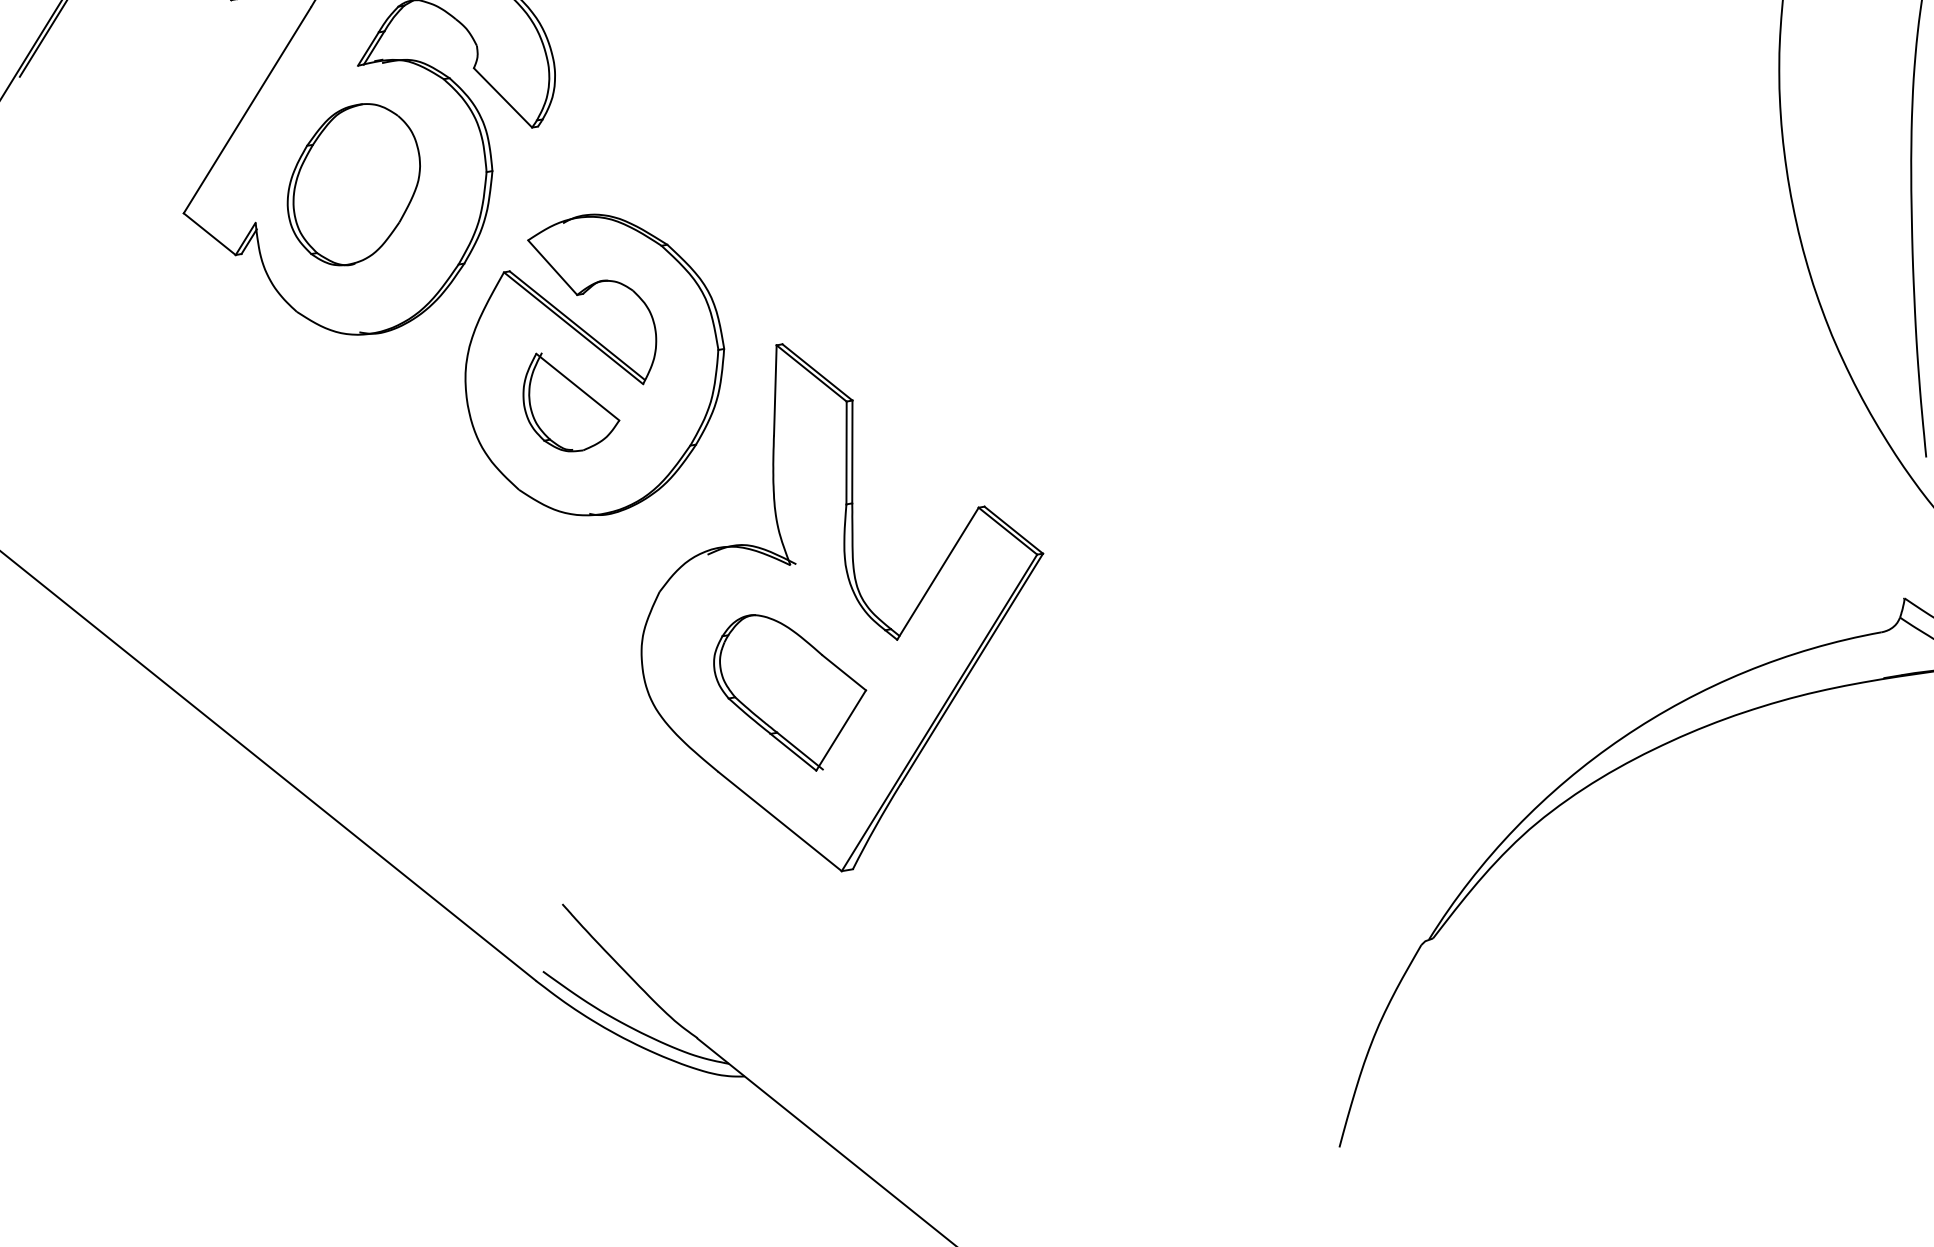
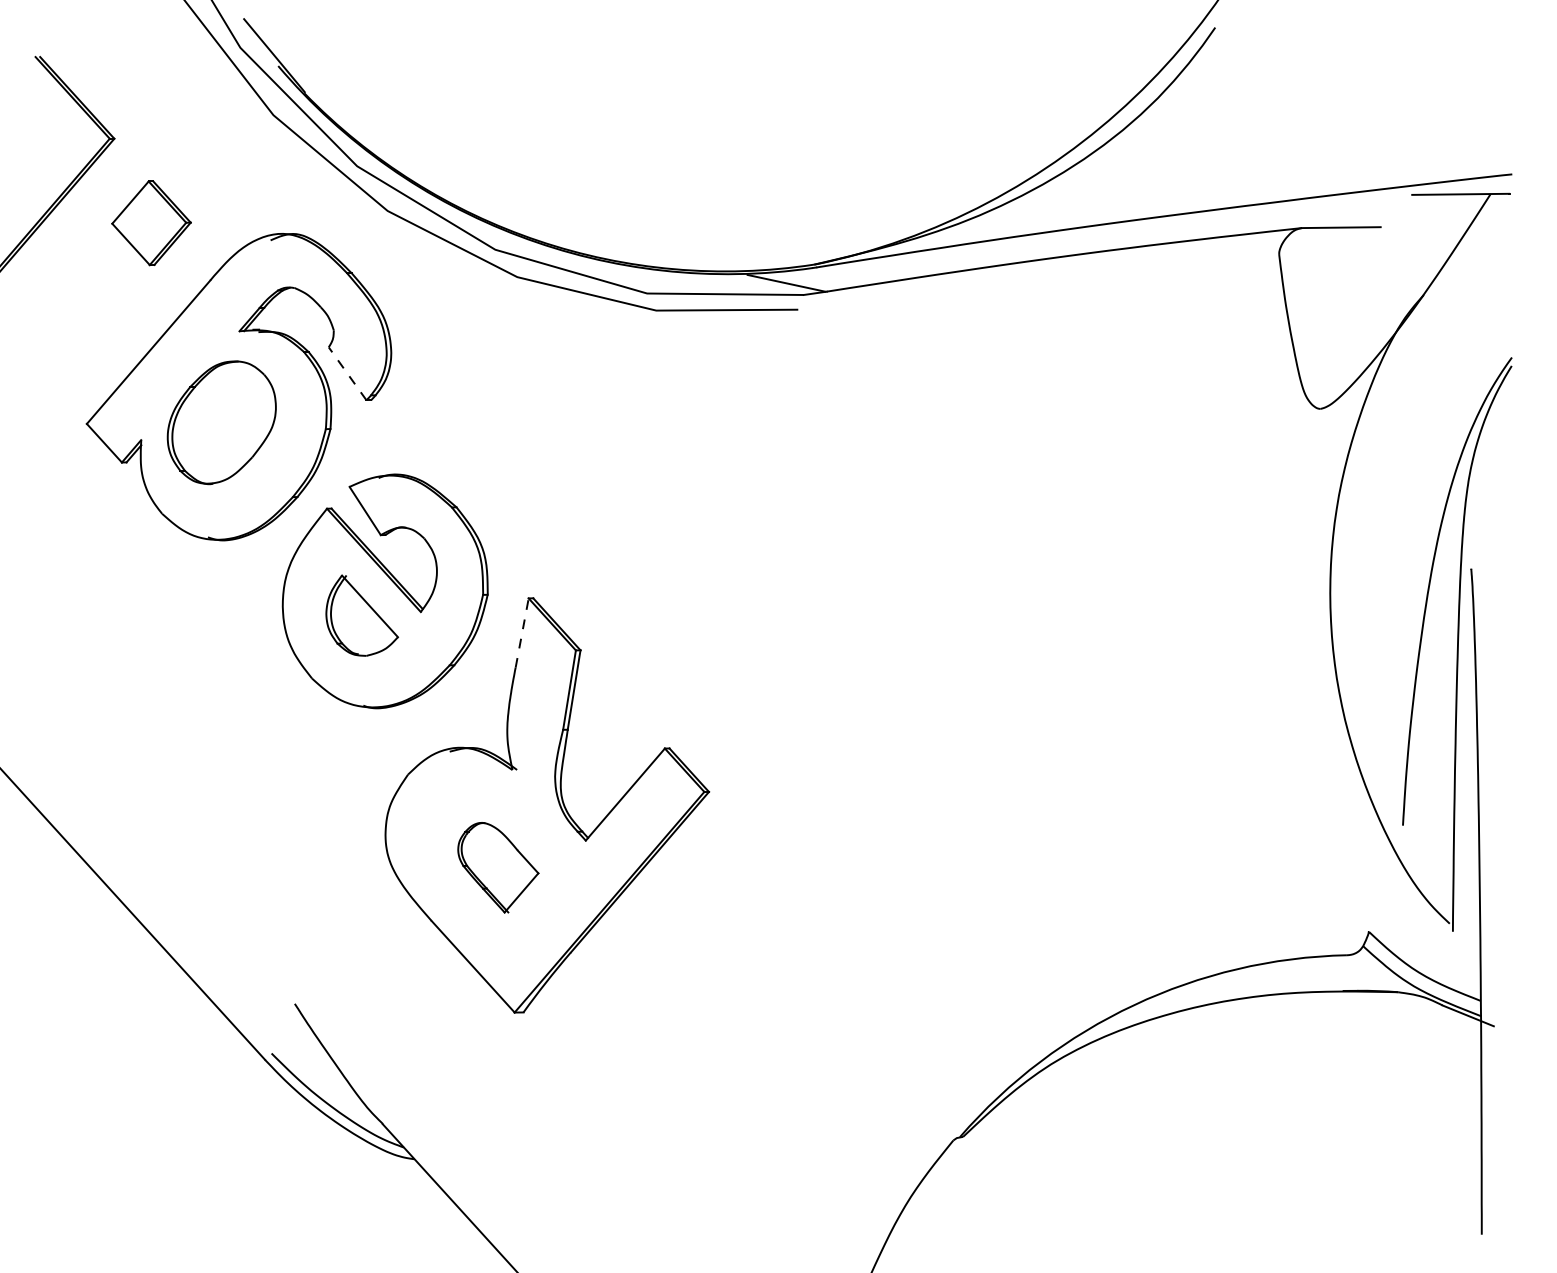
line: (502, 97) -> (347, 373), solid -> dashed
line: (775, 389) -> (522, 632), solid -> dashed
part: (792, 691) -> (498, 867), size x0.7

